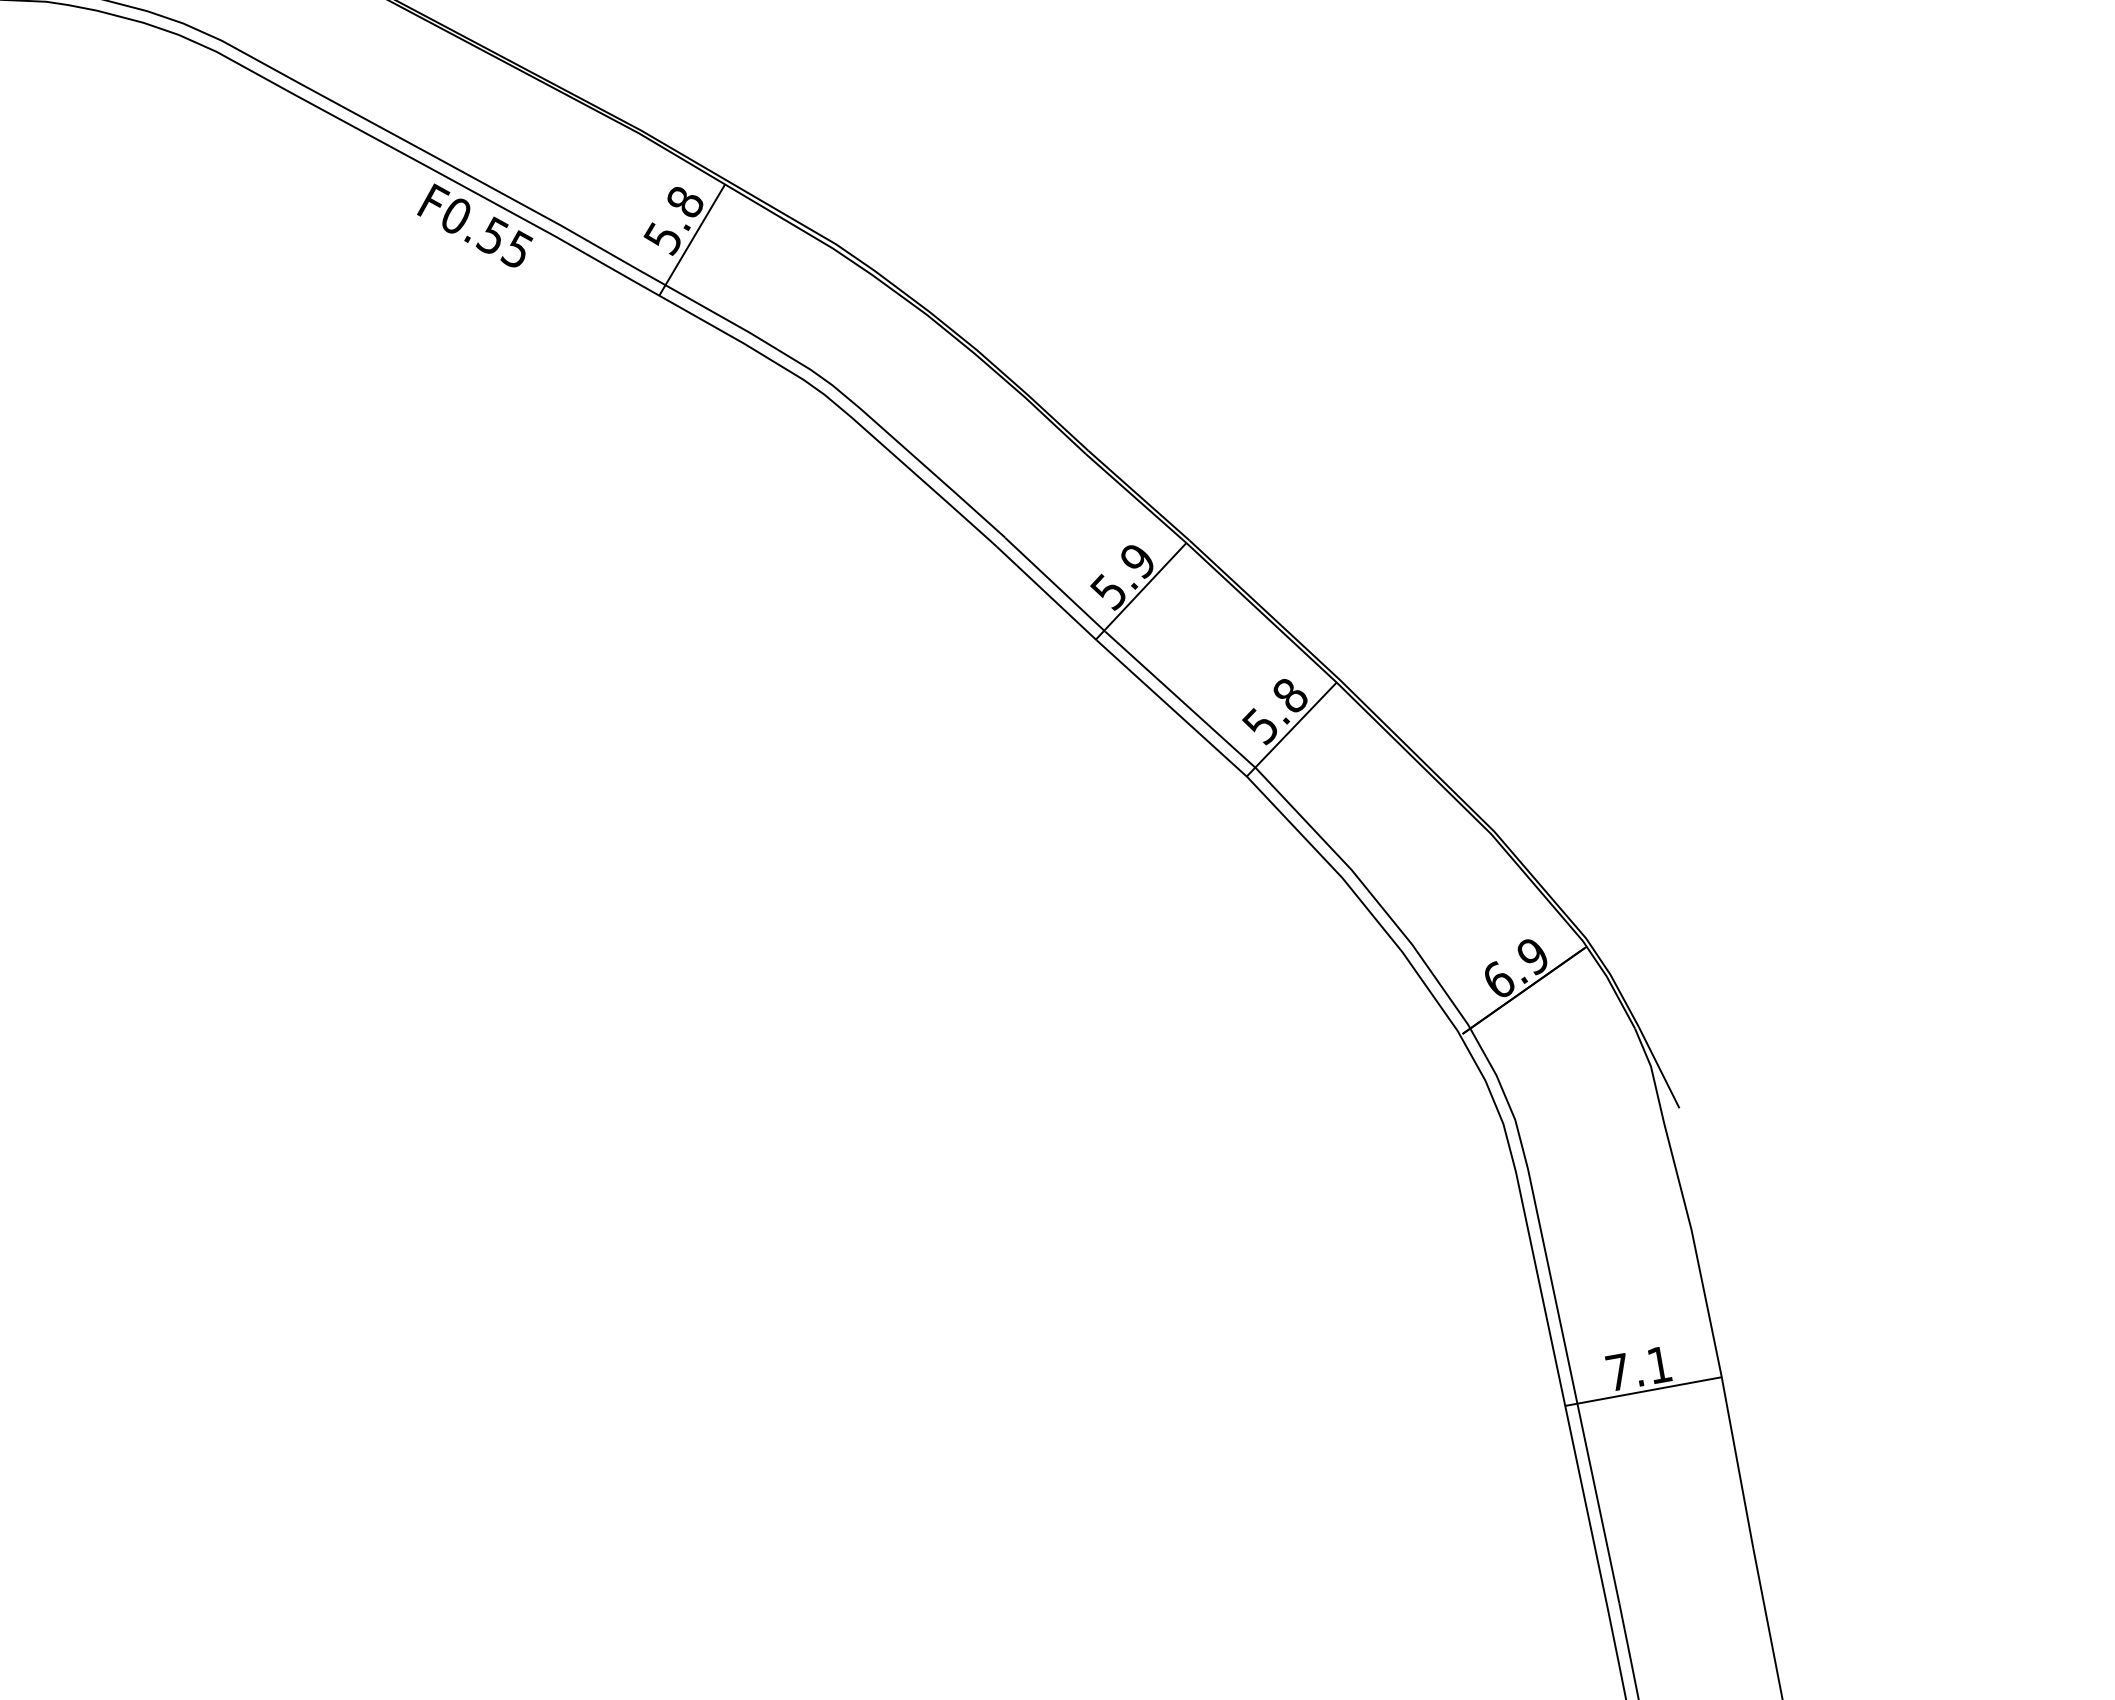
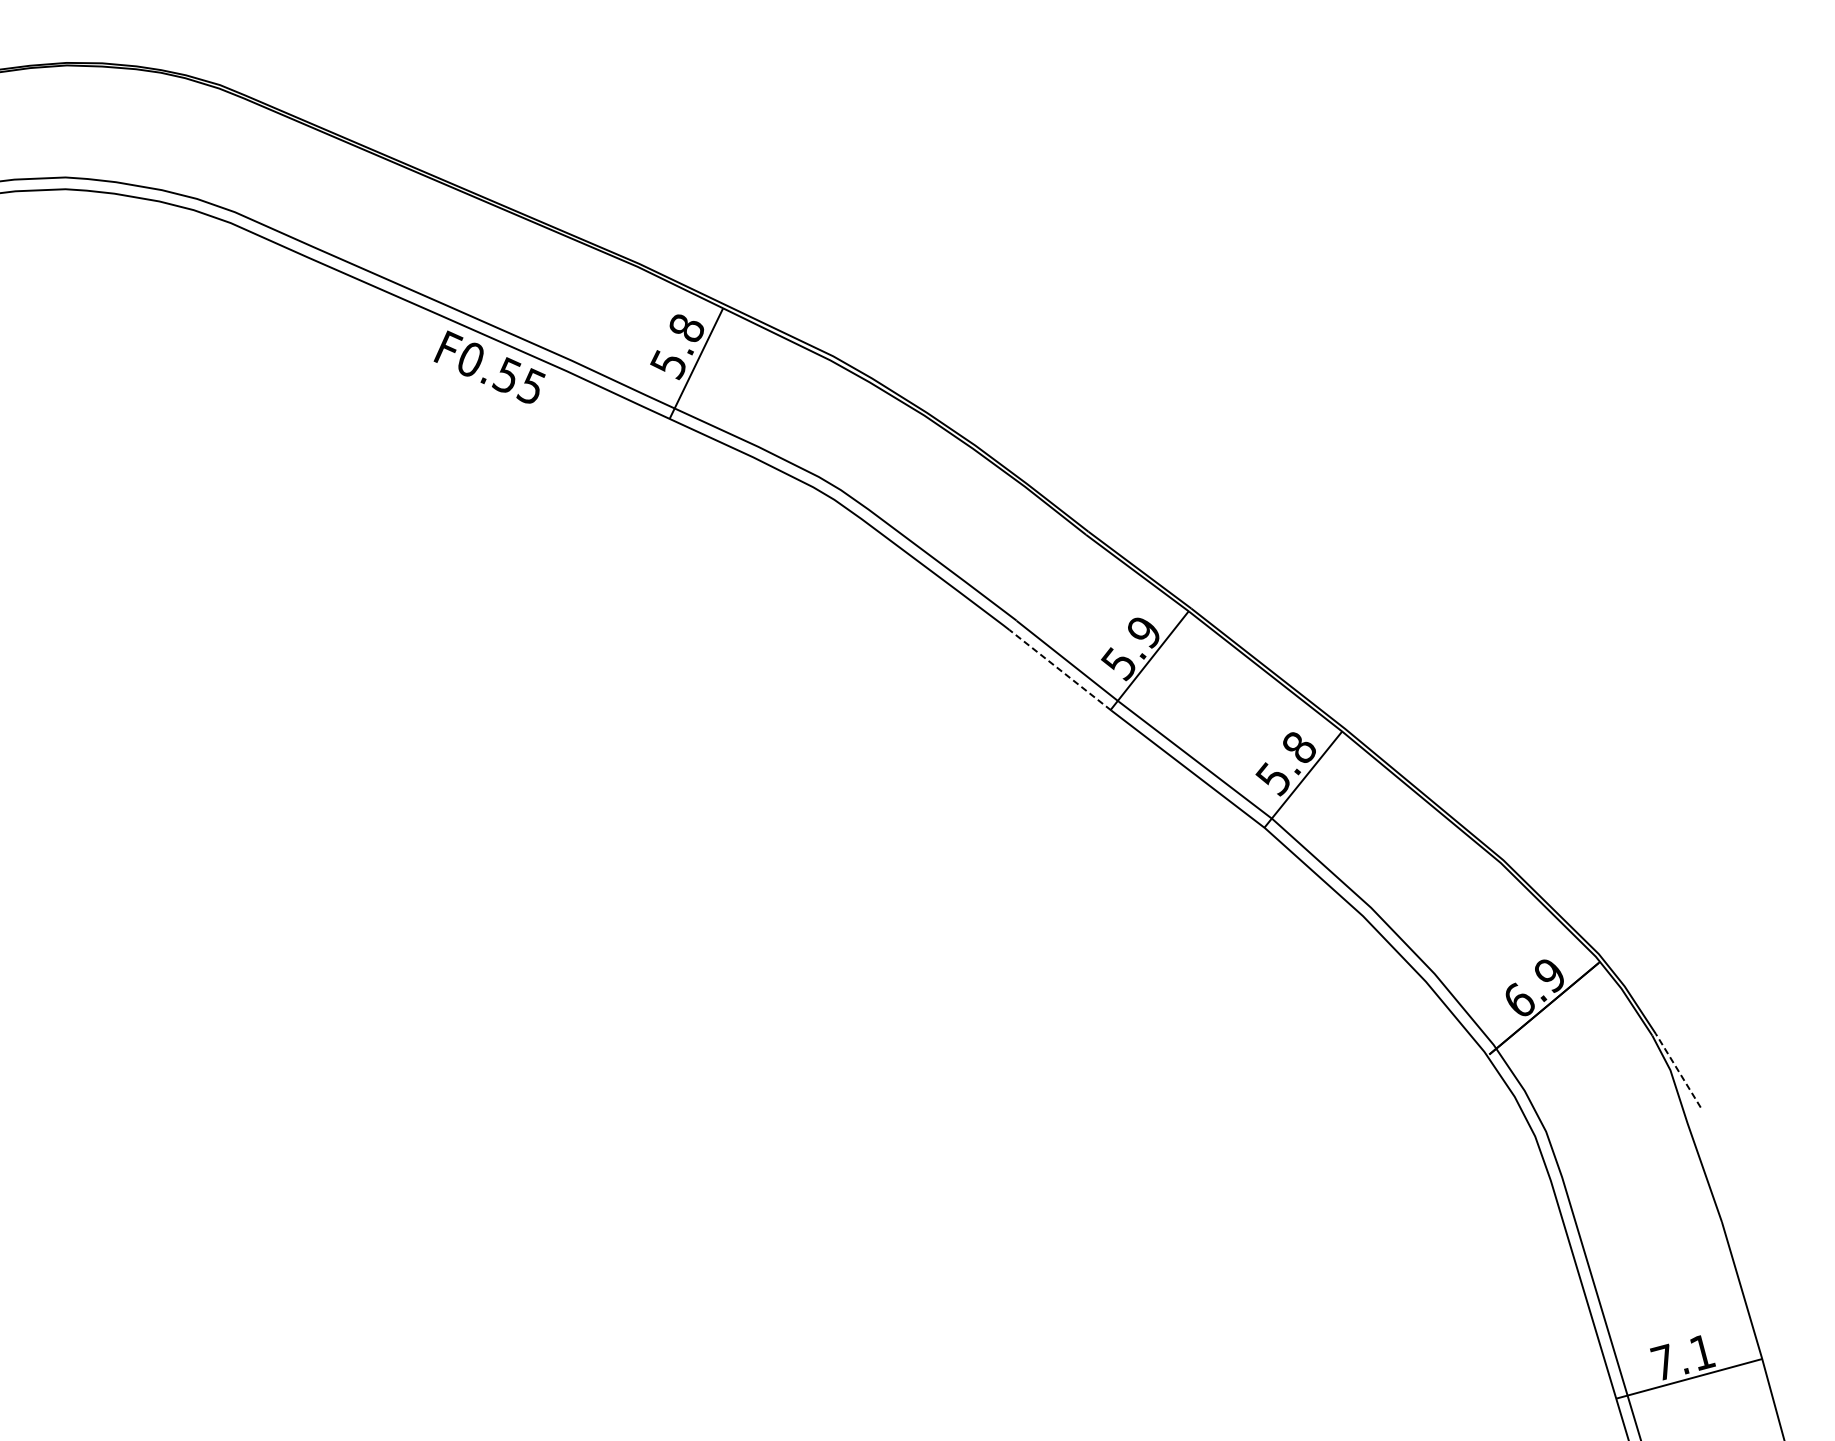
line: (1046, 593) -> (1060, 670), solid -> dashed
line: (1658, 1067) -> (1677, 1070), solid -> dashed

